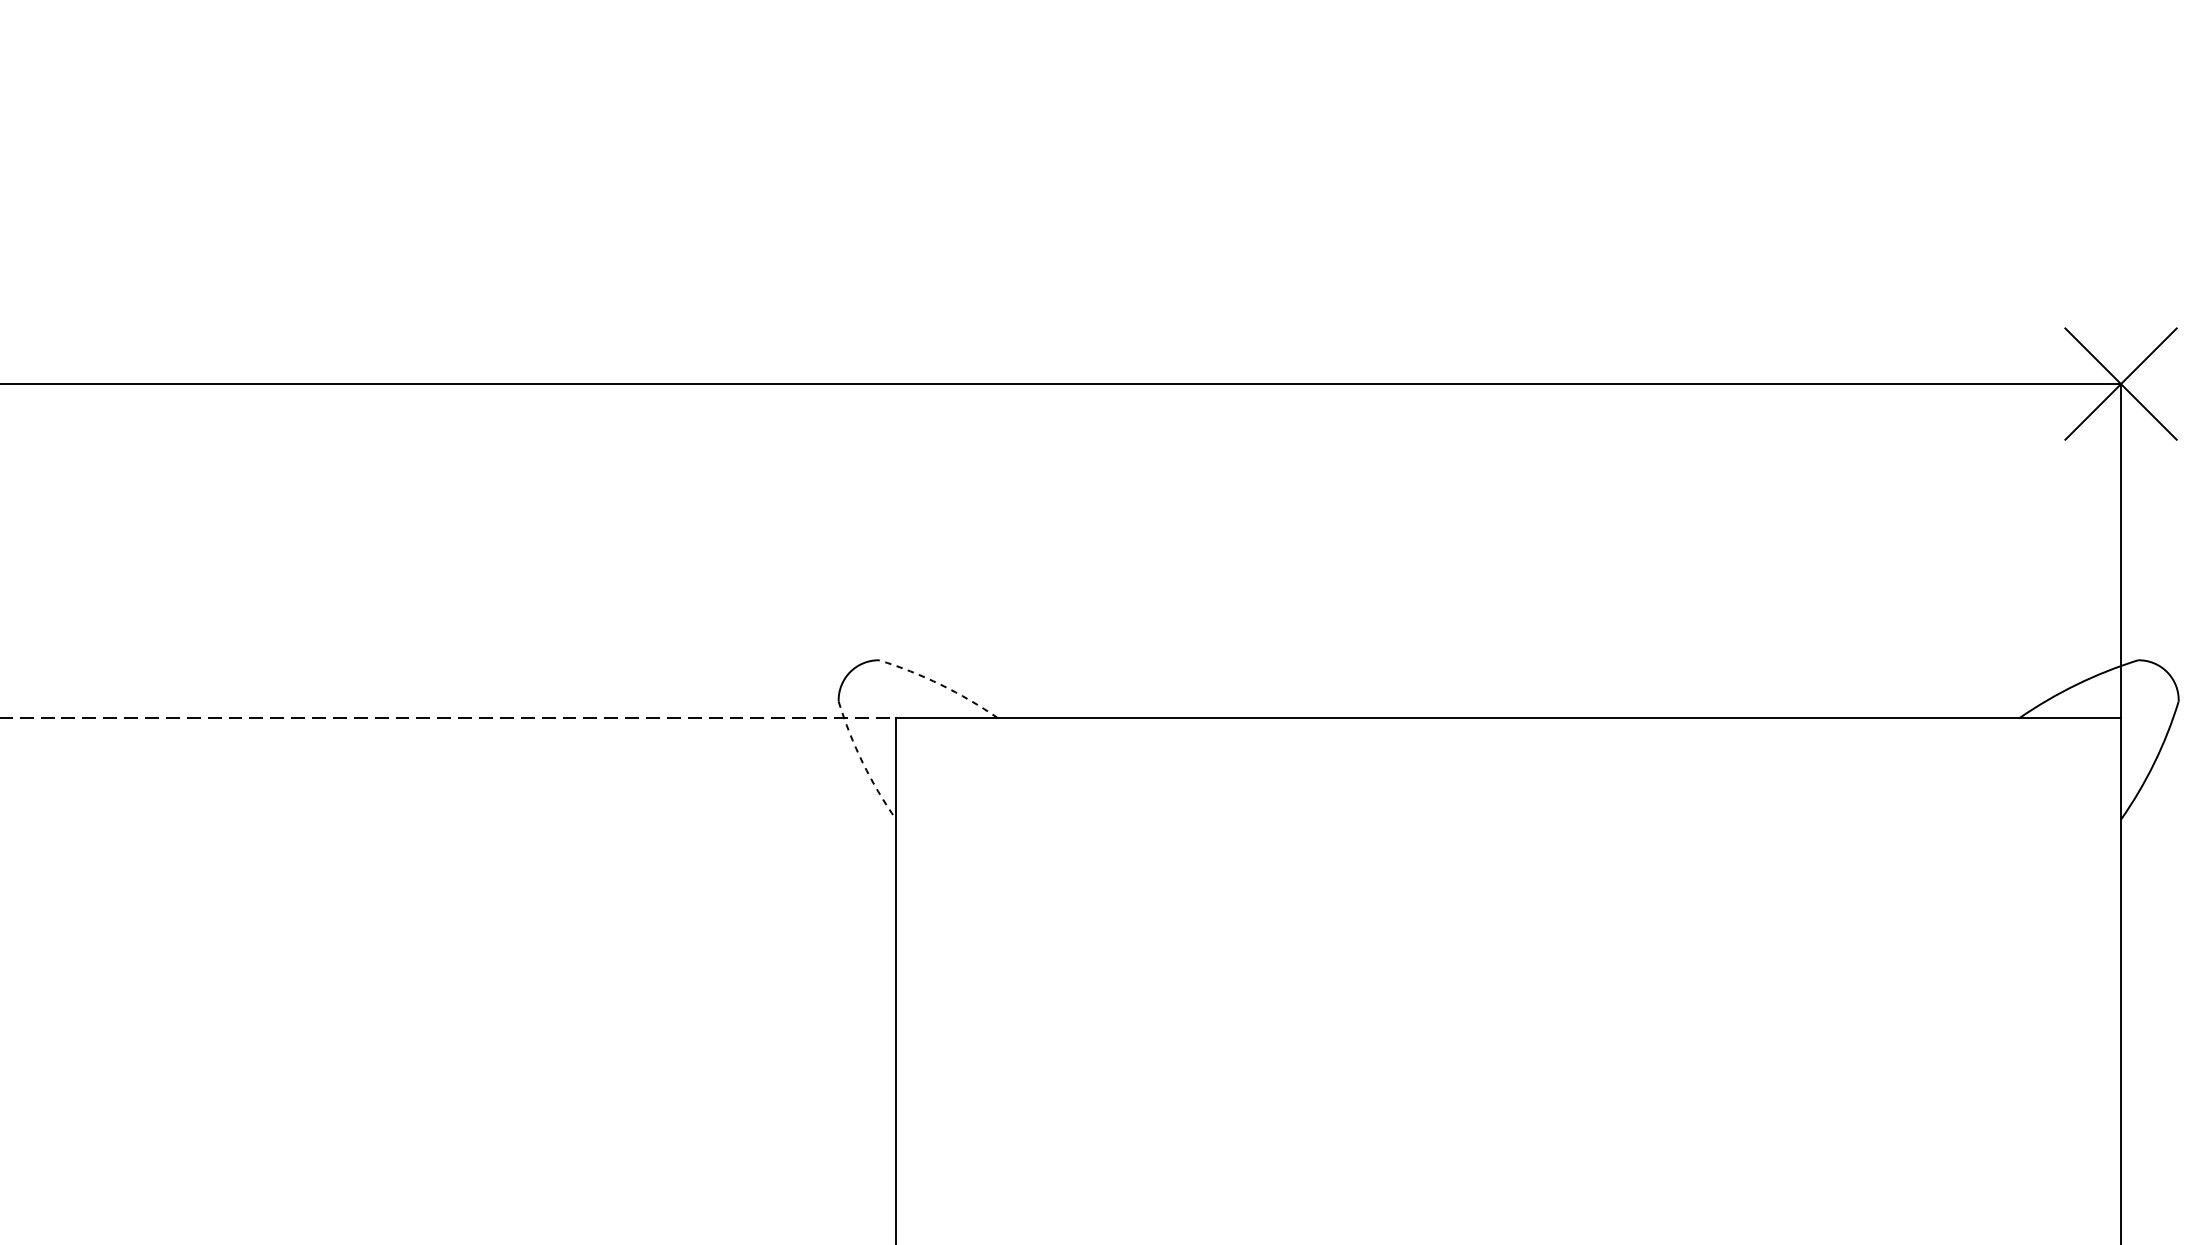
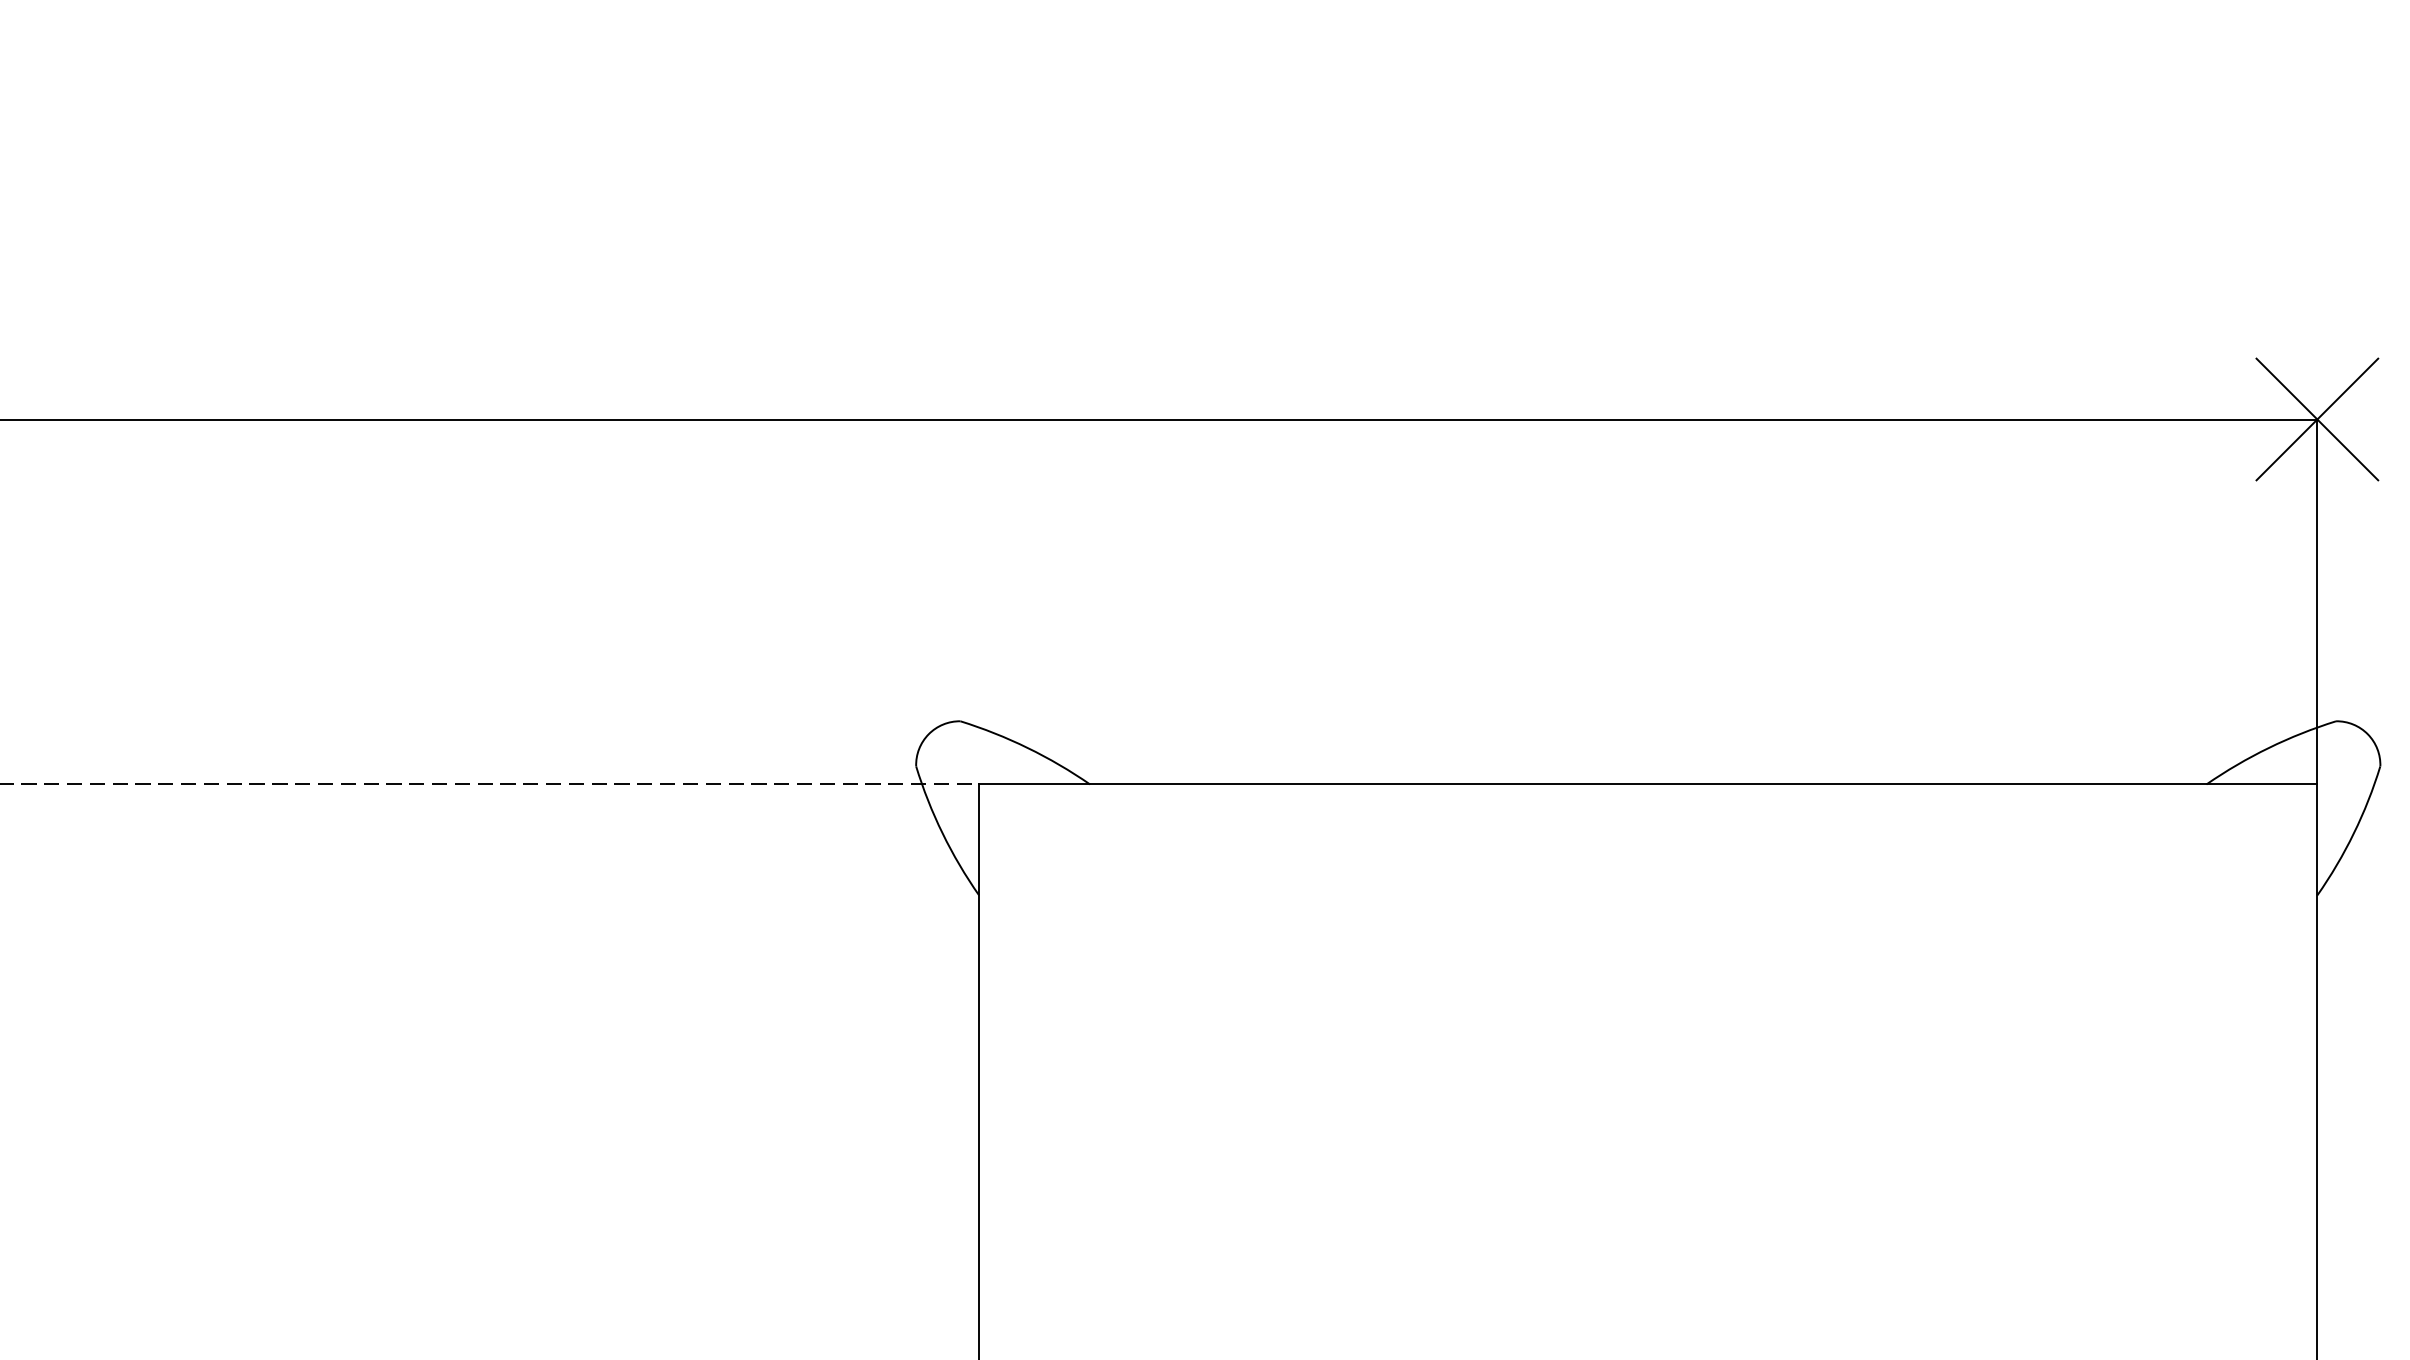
arc: (940, 684) -> (1027, 747), dashed -> solid
arc: (862, 762) -> (942, 833), dashed -> solid

